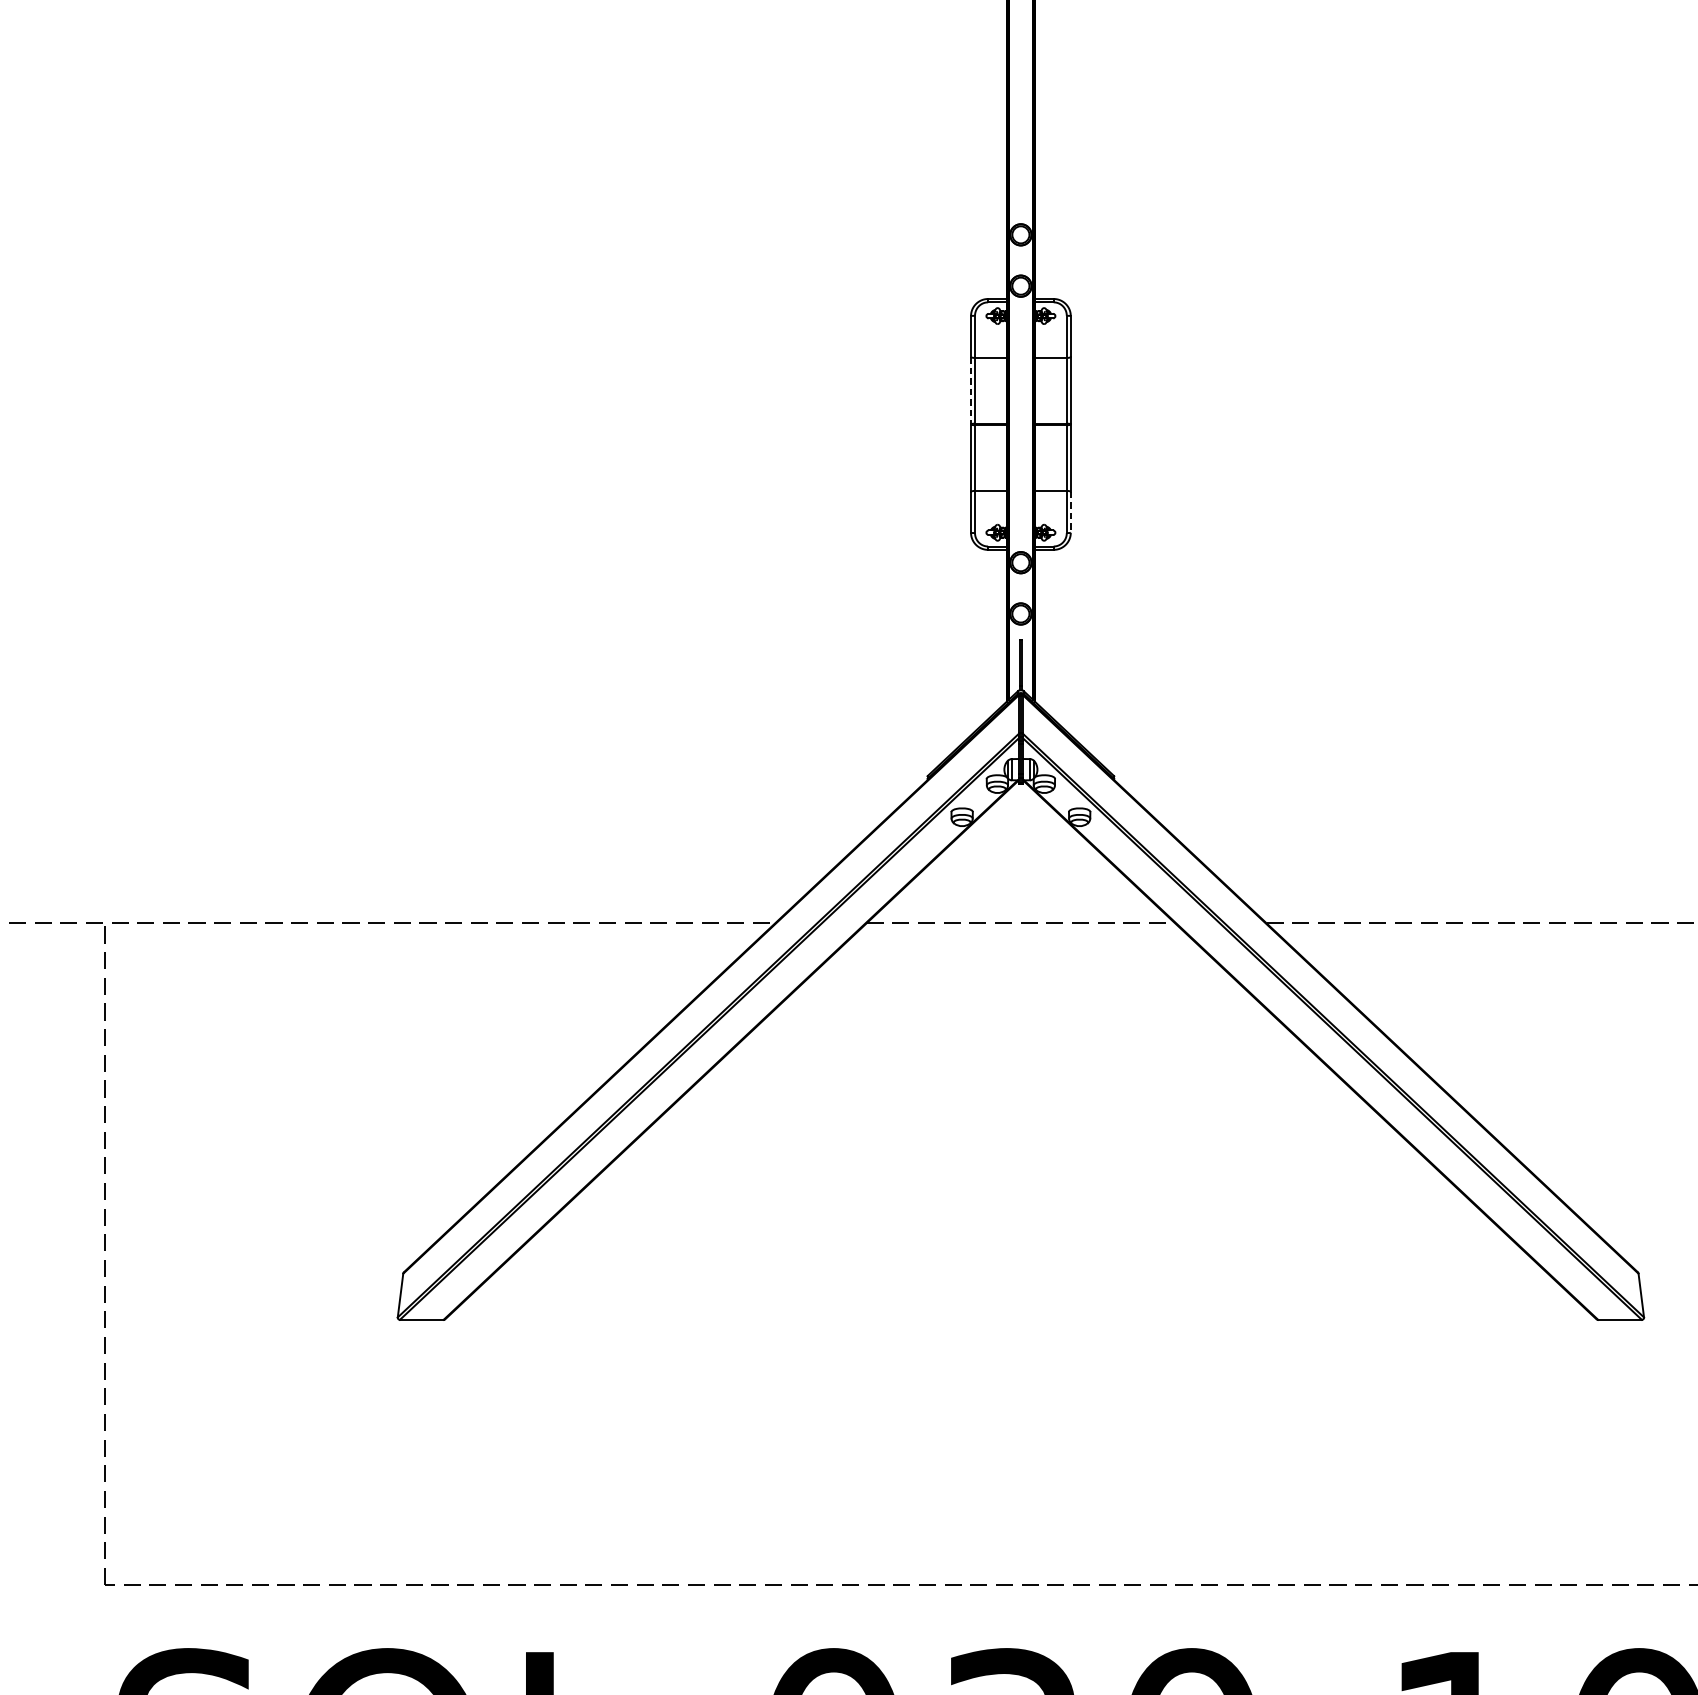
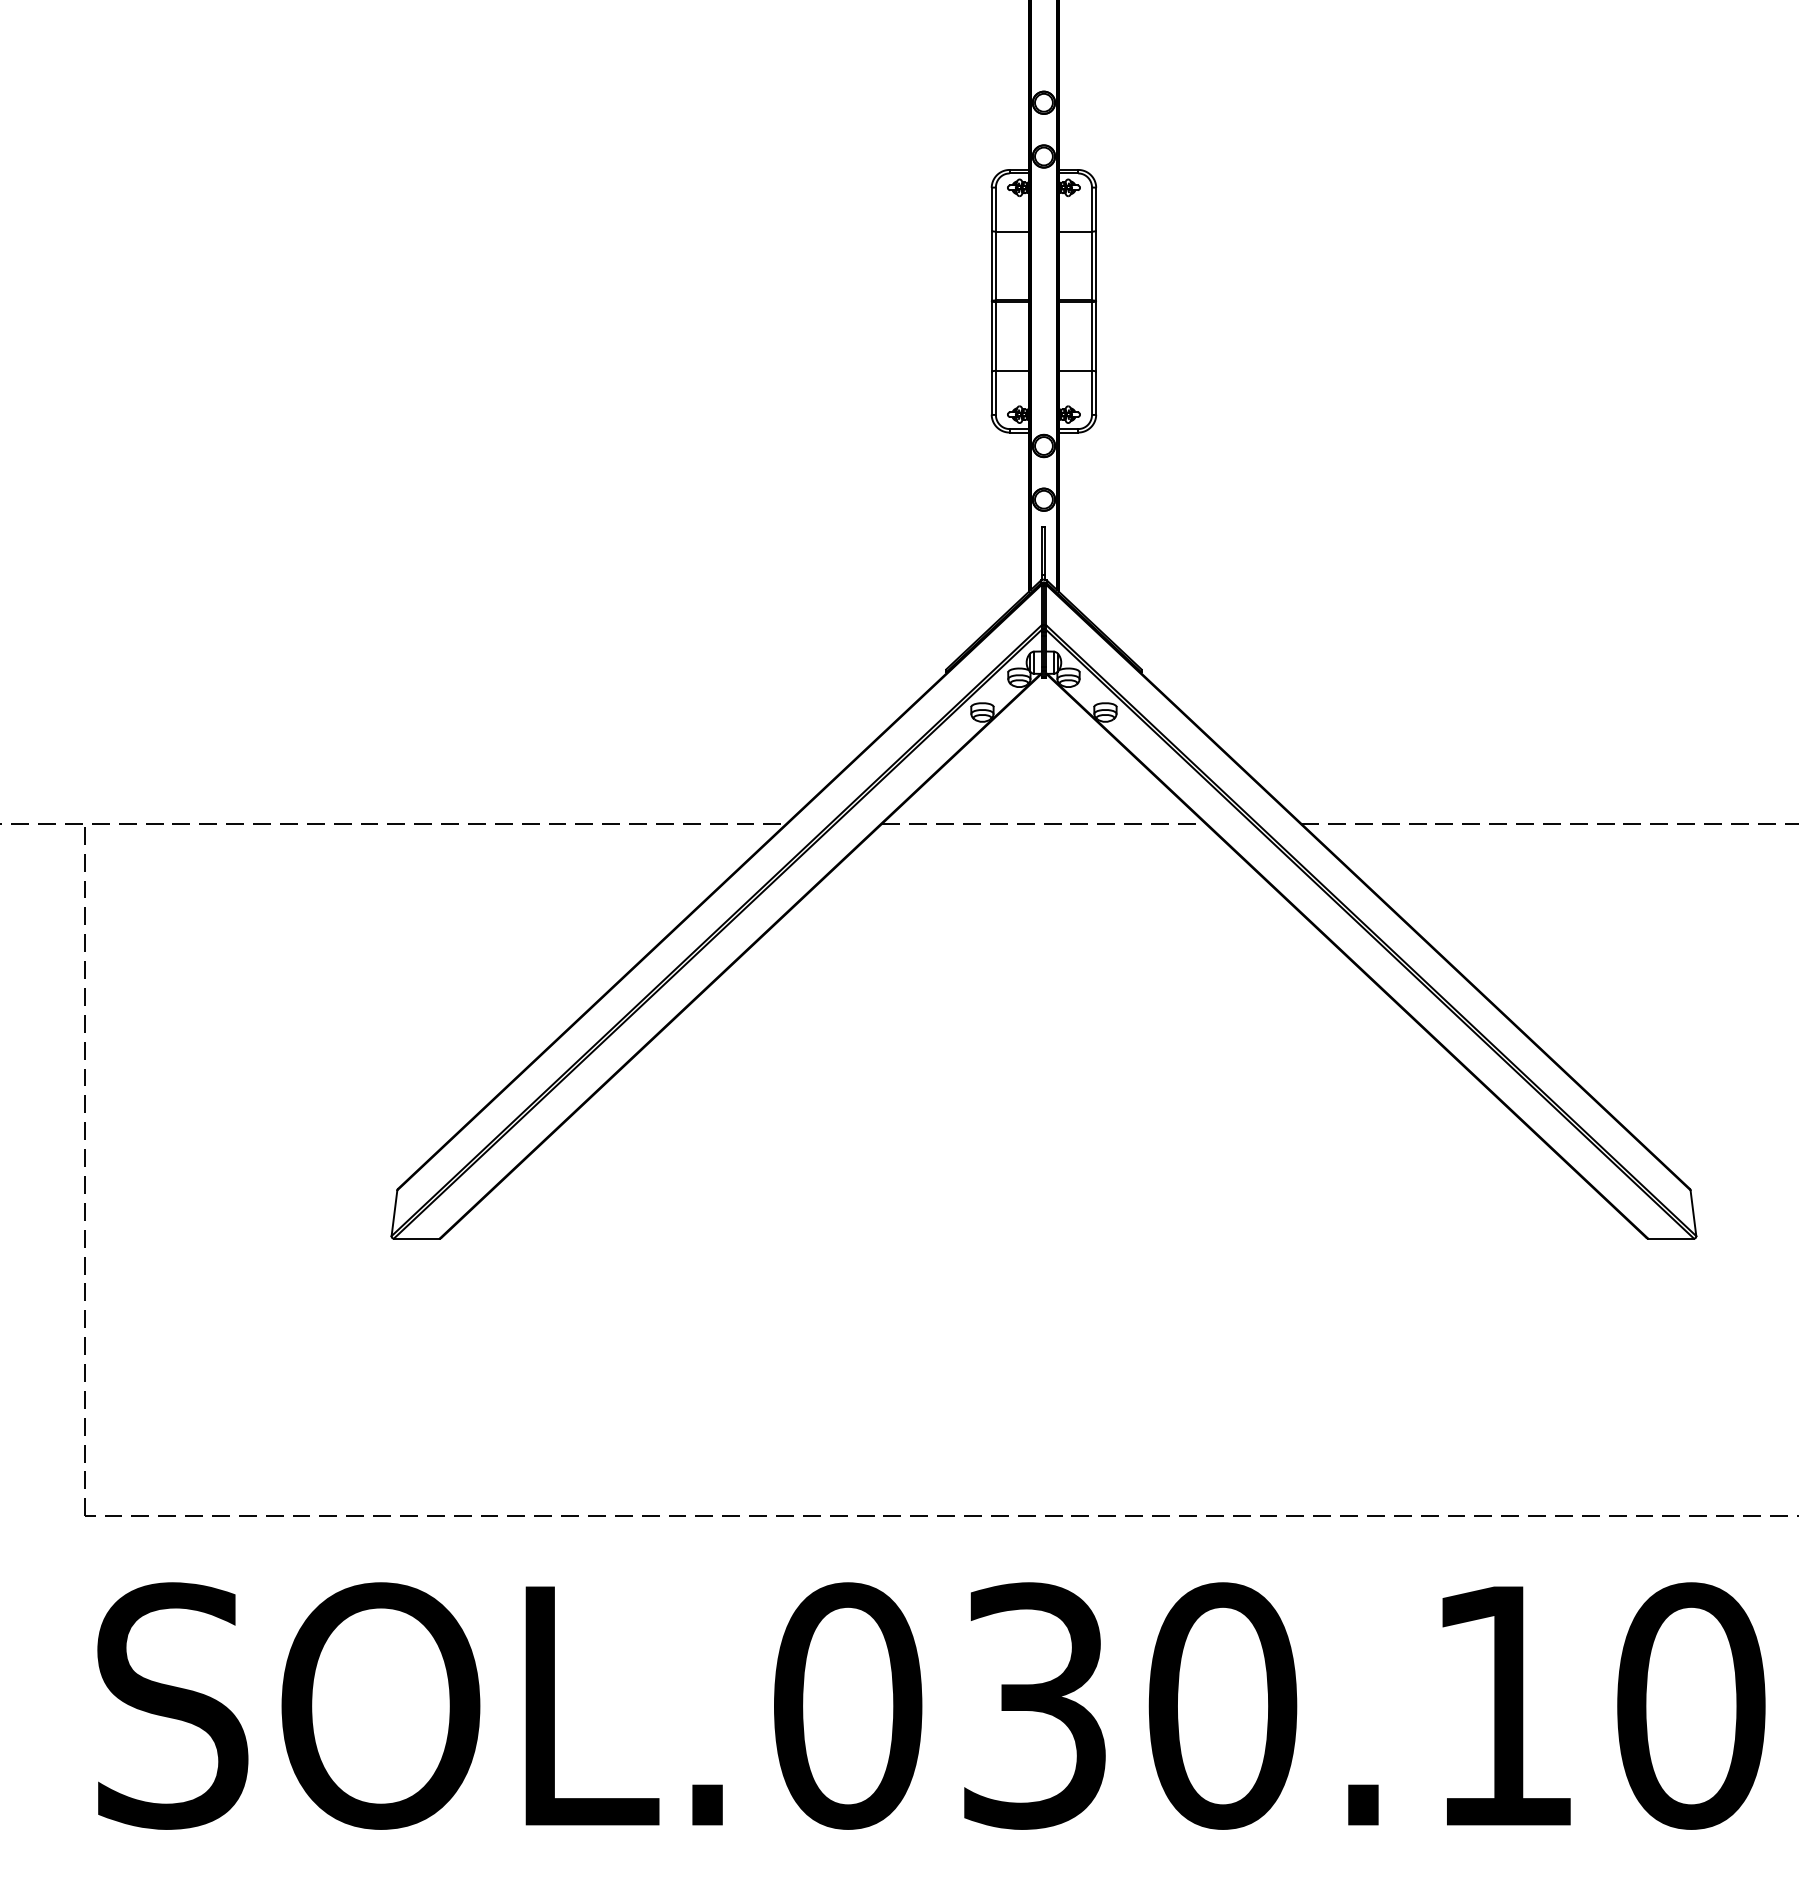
line: (970, 391) -> (991, 266), dashed -> solid
line: (1071, 512) -> (1096, 393), dashed -> solid

